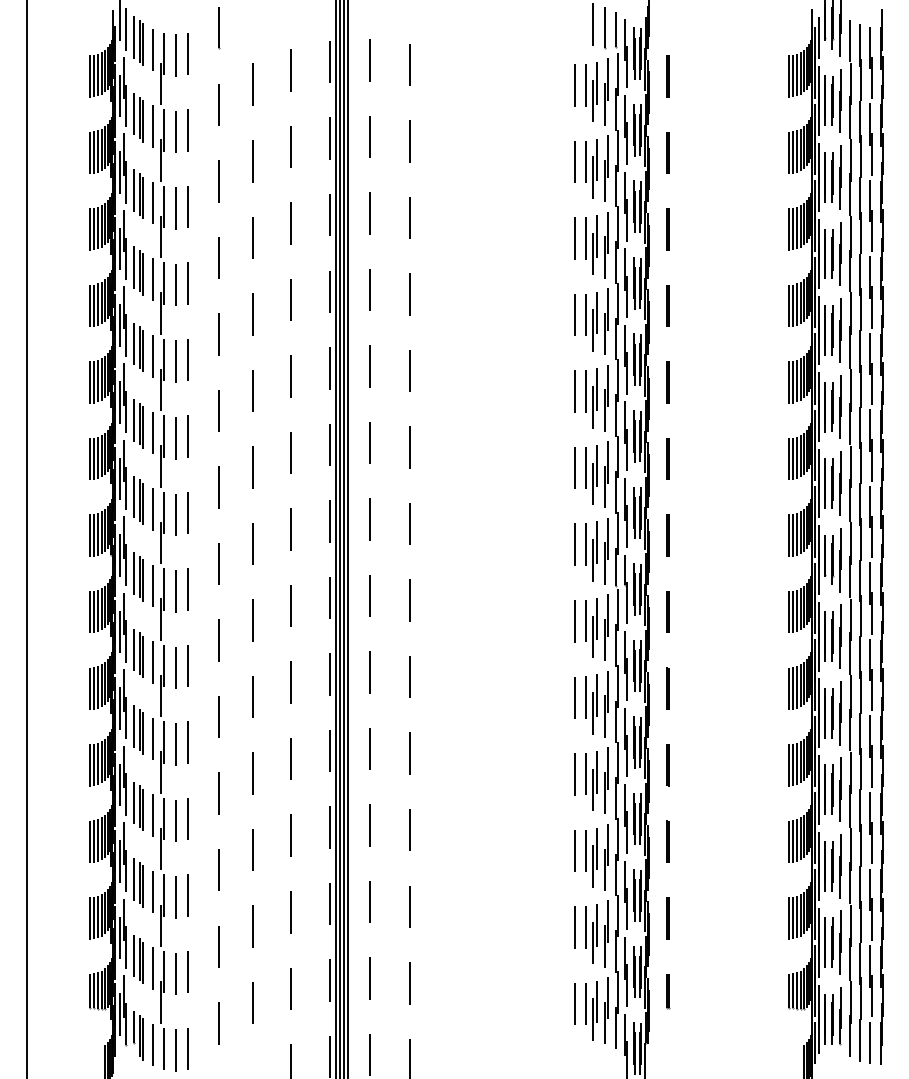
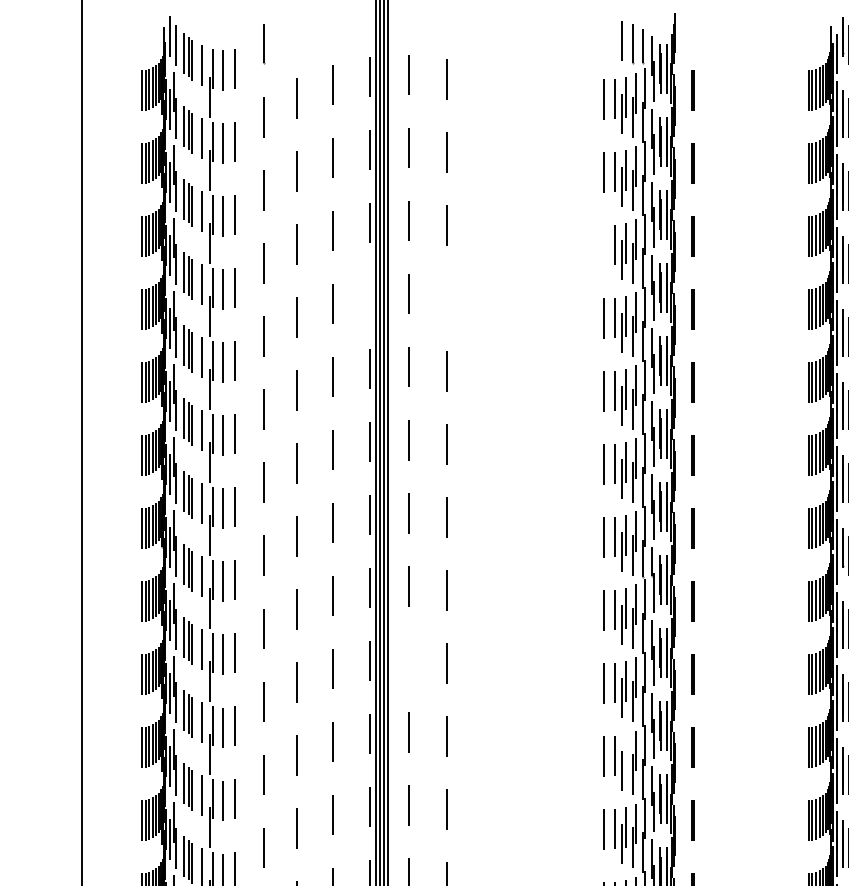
line: (574, 238) -> (603, 245), removed
line: (329, 291) -> (370, 295), removed
line: (409, 294) -> (446, 298), removed
line: (369, 672) -> (408, 659), removed
line: (597, 772) -> (625, 754), removed

